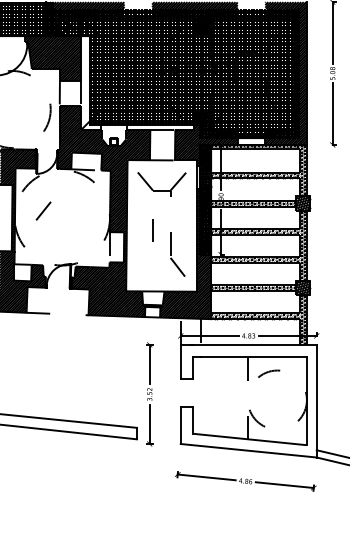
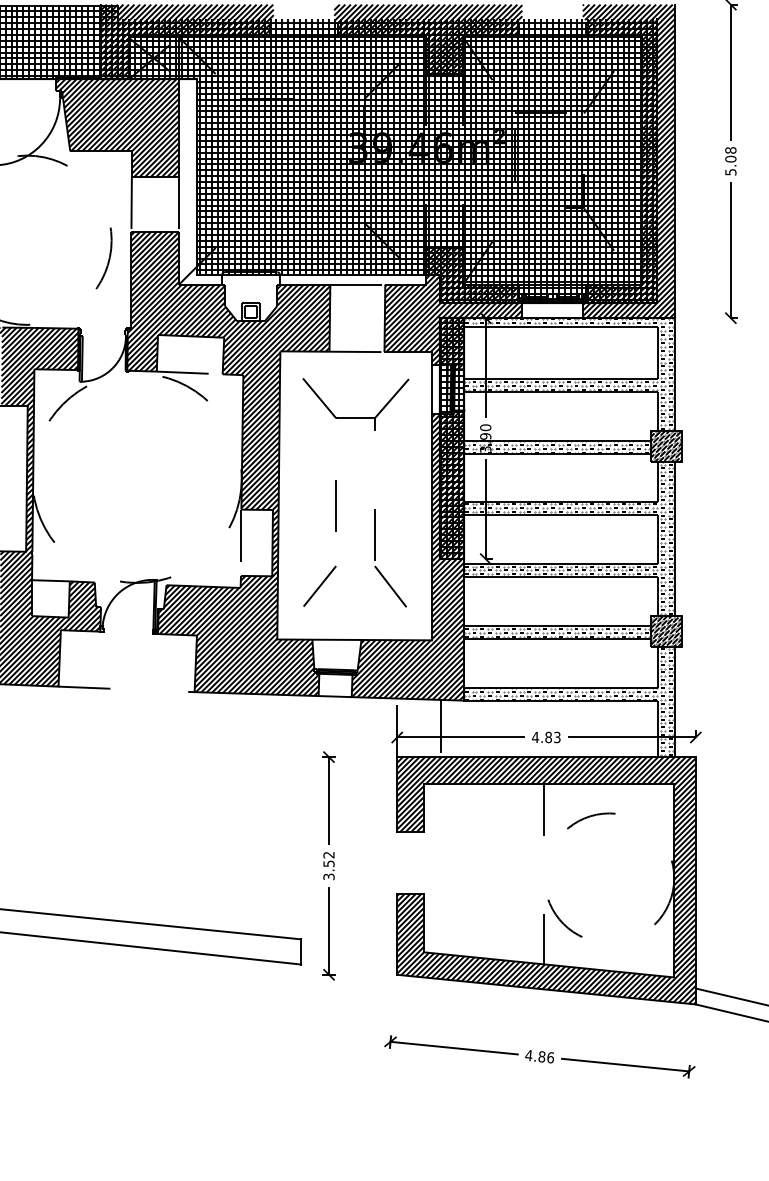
line: (43, 210) -> (319, 585), moved
hatch: (248, 400) -> (545, 879), added

